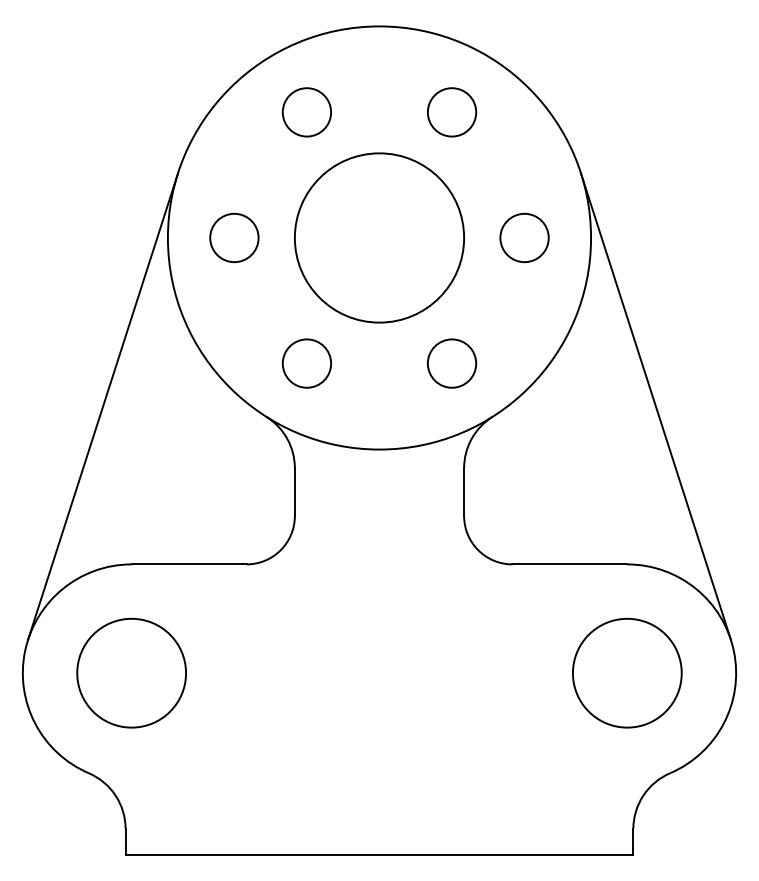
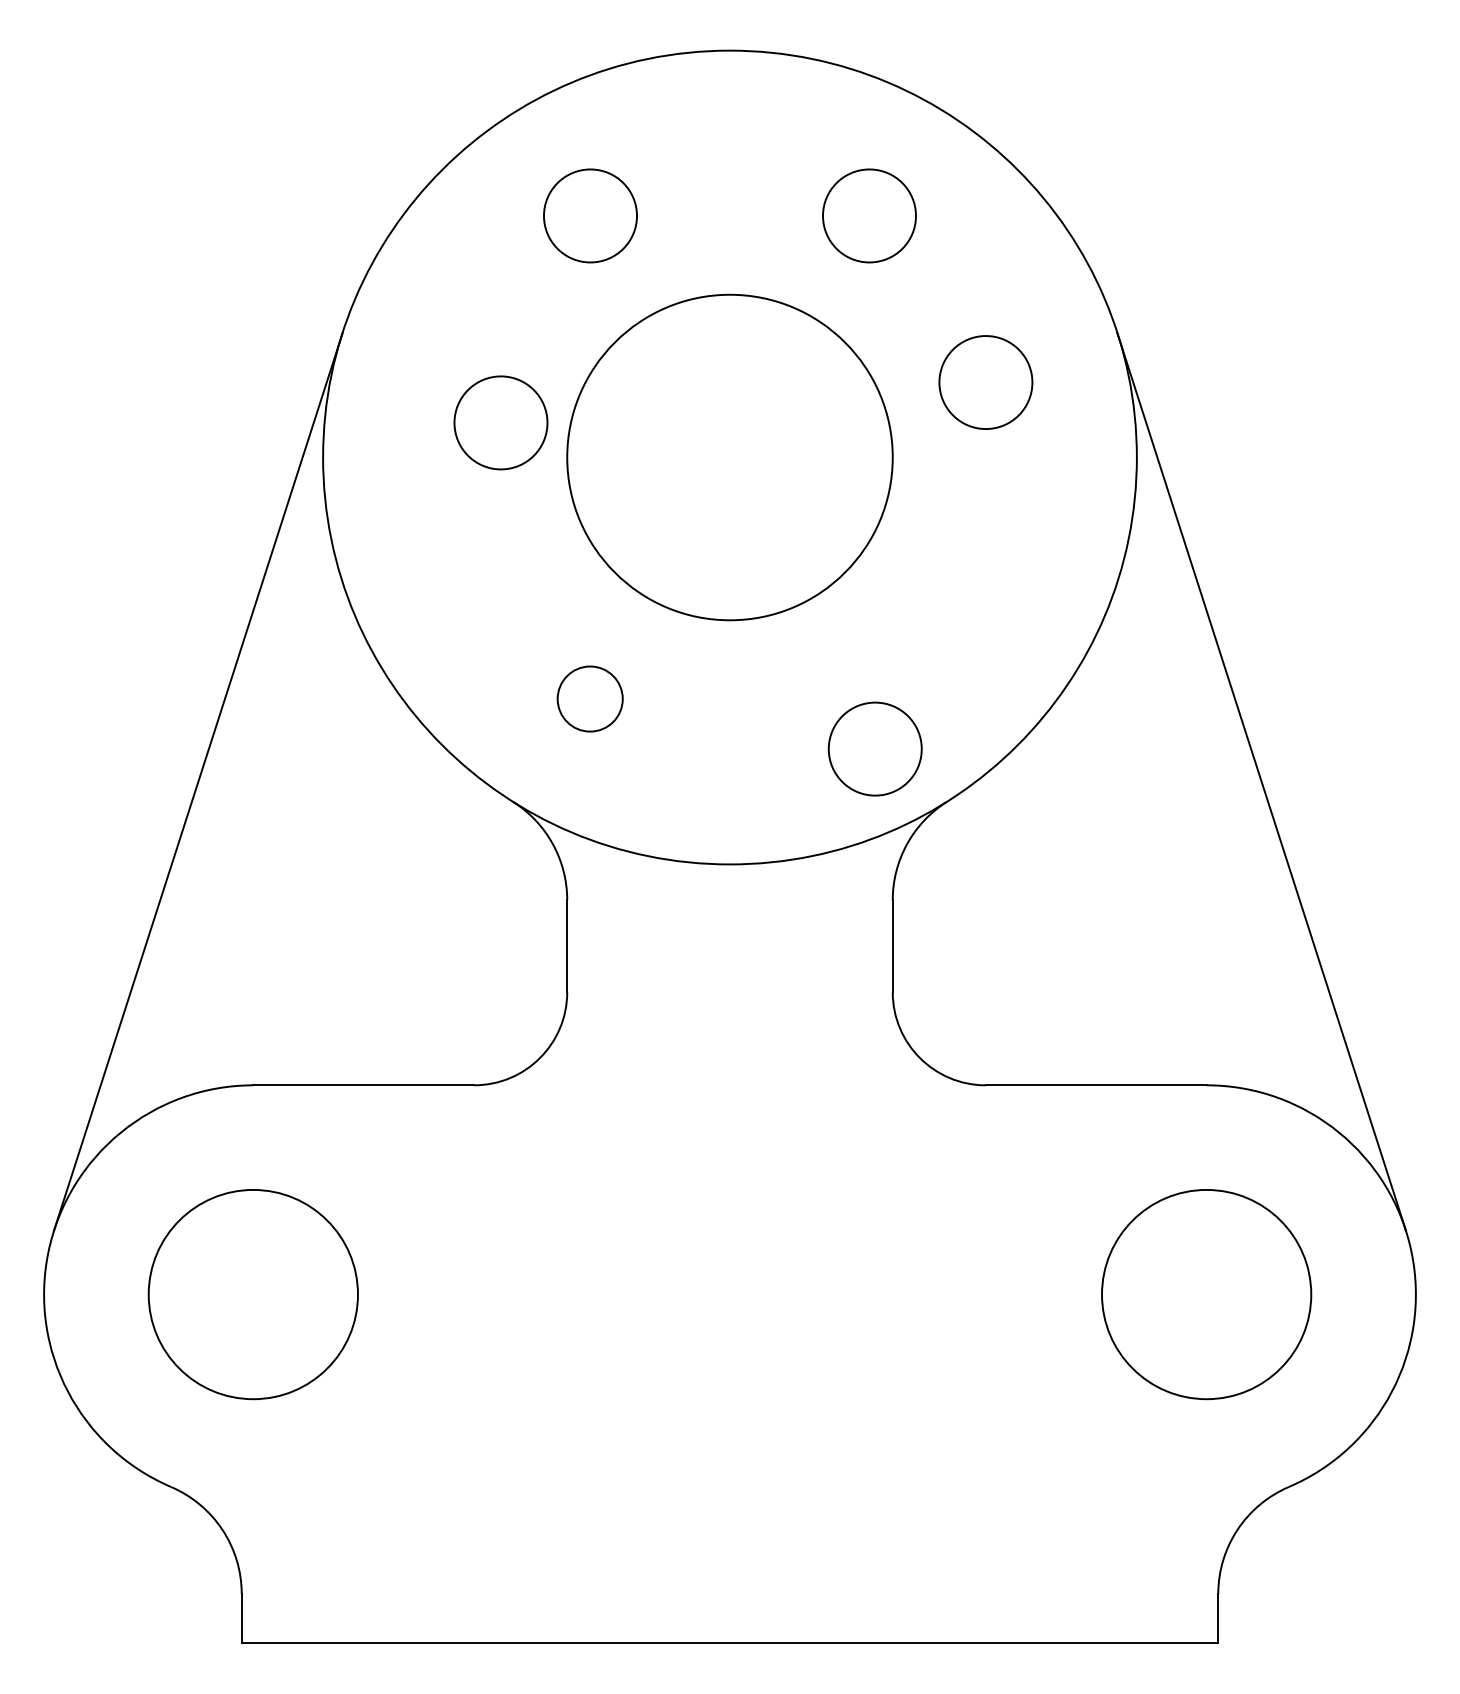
circle: (234, 237) -> (501, 421), moved
circle: (524, 237) -> (985, 381), moved
circle: (306, 363) -> (589, 698), size x0.7
circle: (452, 363) -> (876, 748), moved

